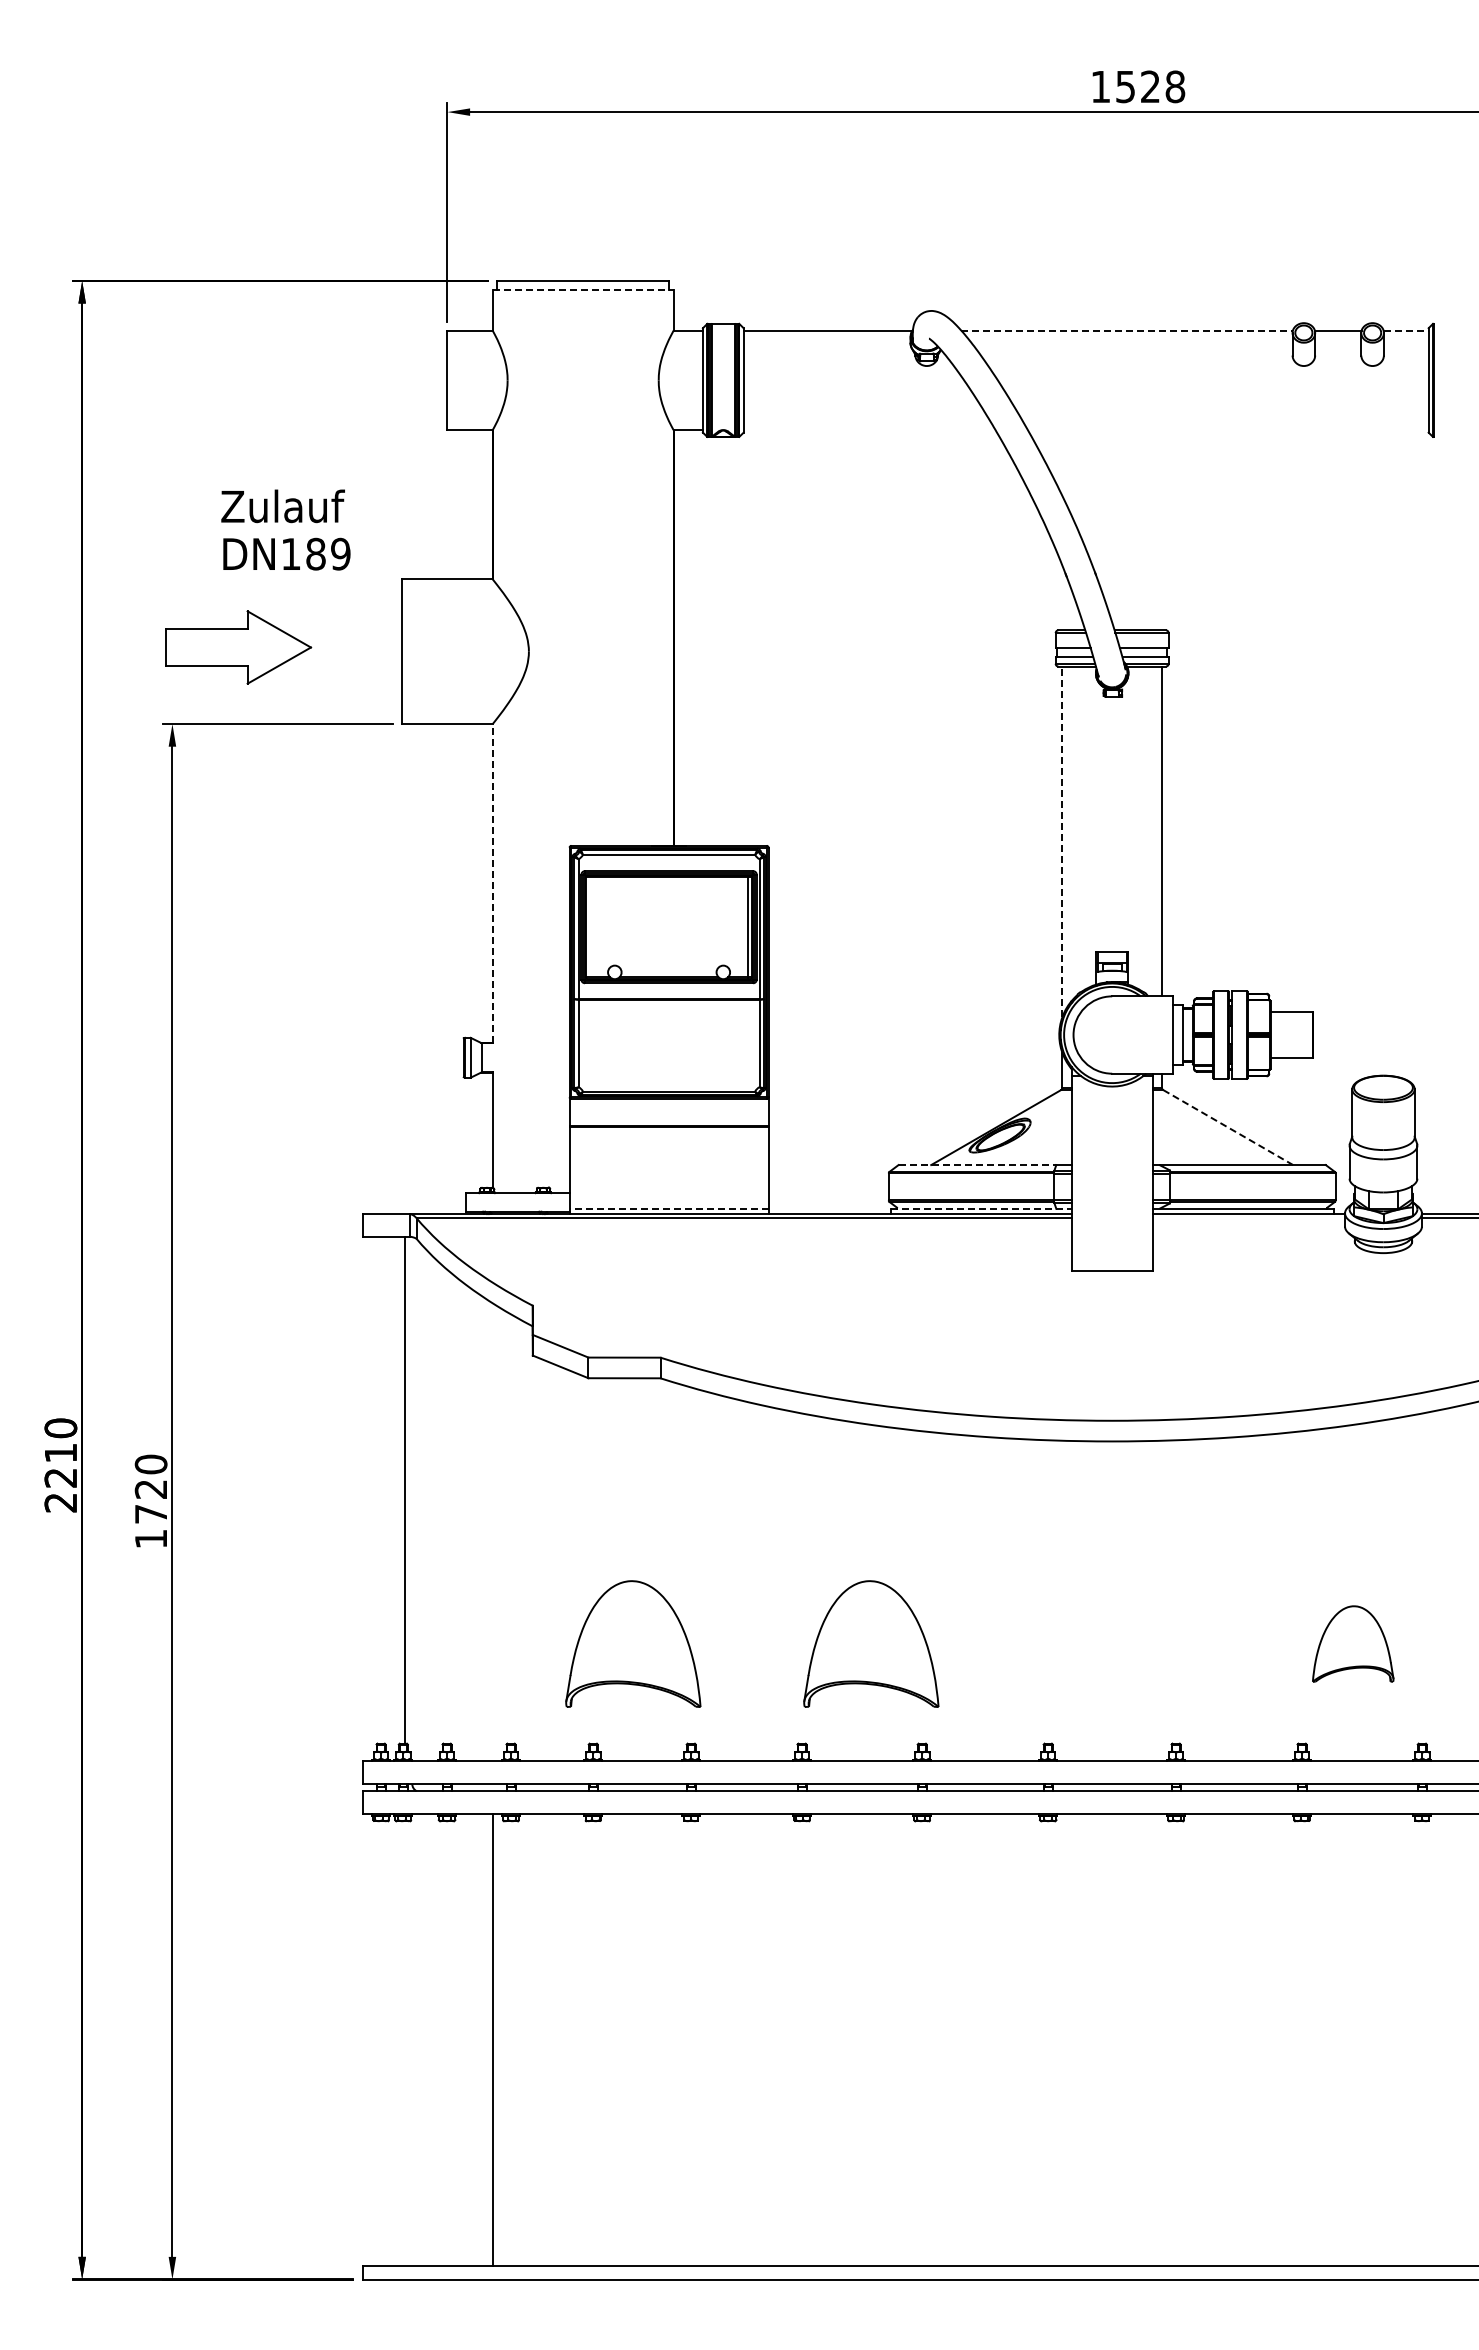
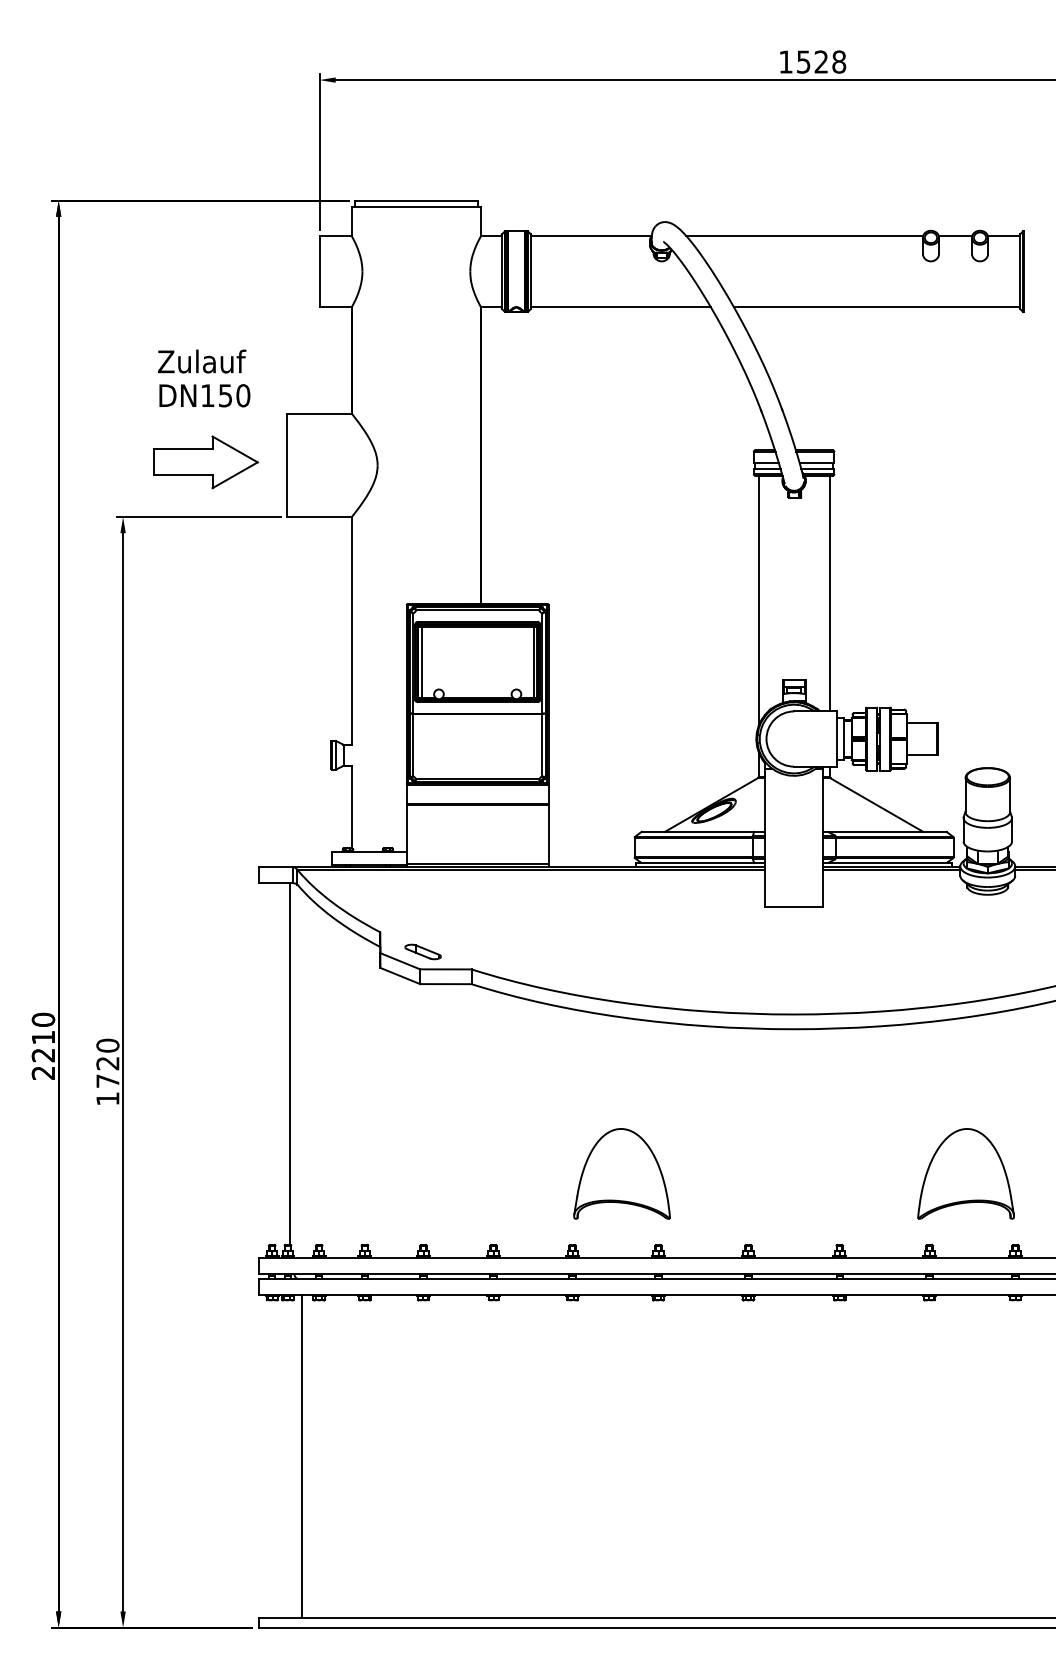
line: (583, 289) -> (416, 206), dashed -> solid
line: (1127, 330) -> (805, 236), dashed -> solid
line: (1406, 330) -> (1004, 236), dashed -> solid
line: (869, 430) -> (620, 307), added
line: (1227, 430) -> (876, 307), added
text: (328, 553) -> (234, 395), DN189 -> DN150
part: (238, 647) -> (205, 462), moved
line: (1062, 841) -> (758, 600), dashed -> solid
line: (492, 883) -> (351, 630), dashed -> solid
line: (590, 926) -> (421, 661), added
line: (1228, 1127) -> (877, 805), dashed -> solid
line: (977, 1165) -> (697, 832), dashed -> solid
line: (981, 1208) -> (700, 862), dashed -> solid
line: (668, 1209) -> (477, 863), dashed -> solid
line: (1248, 1218) -> (891, 870), added
part: (592, 1333) -> (423, 952), added
part: (633, 1643) -> (452, 1173), removed
part: (1353, 1643) -> (966, 1173), size x1.67
line: (493, 2039) -> (302, 1456), moved

